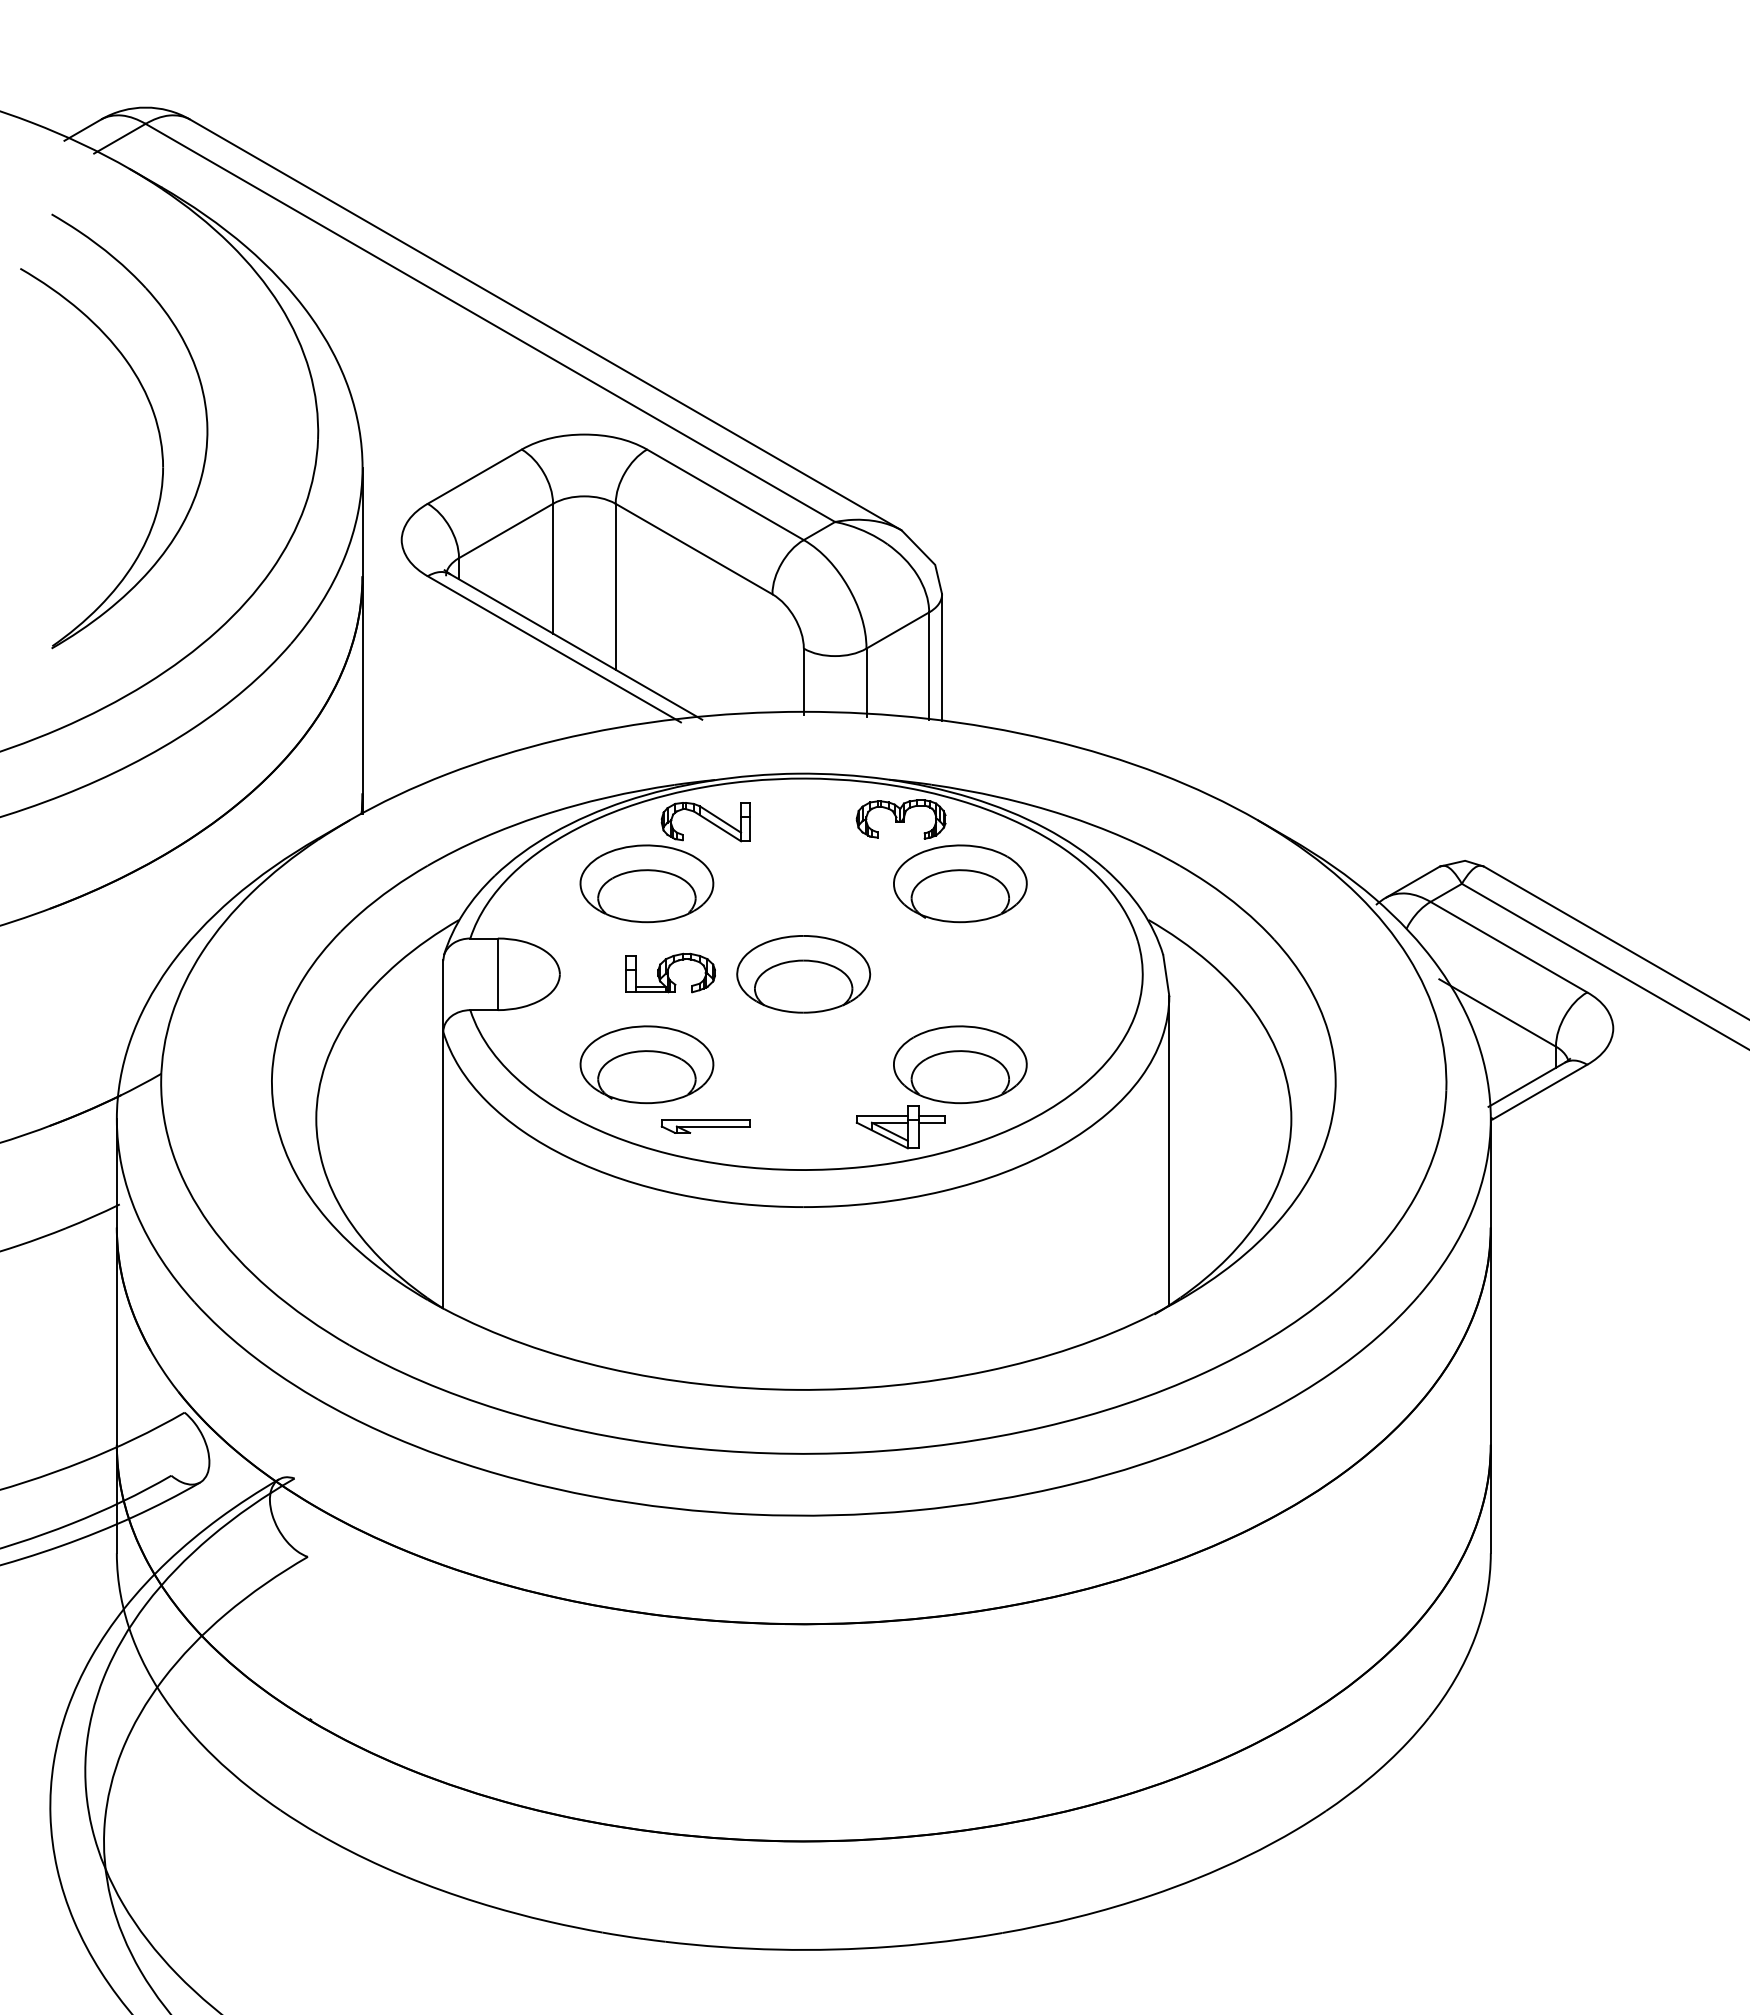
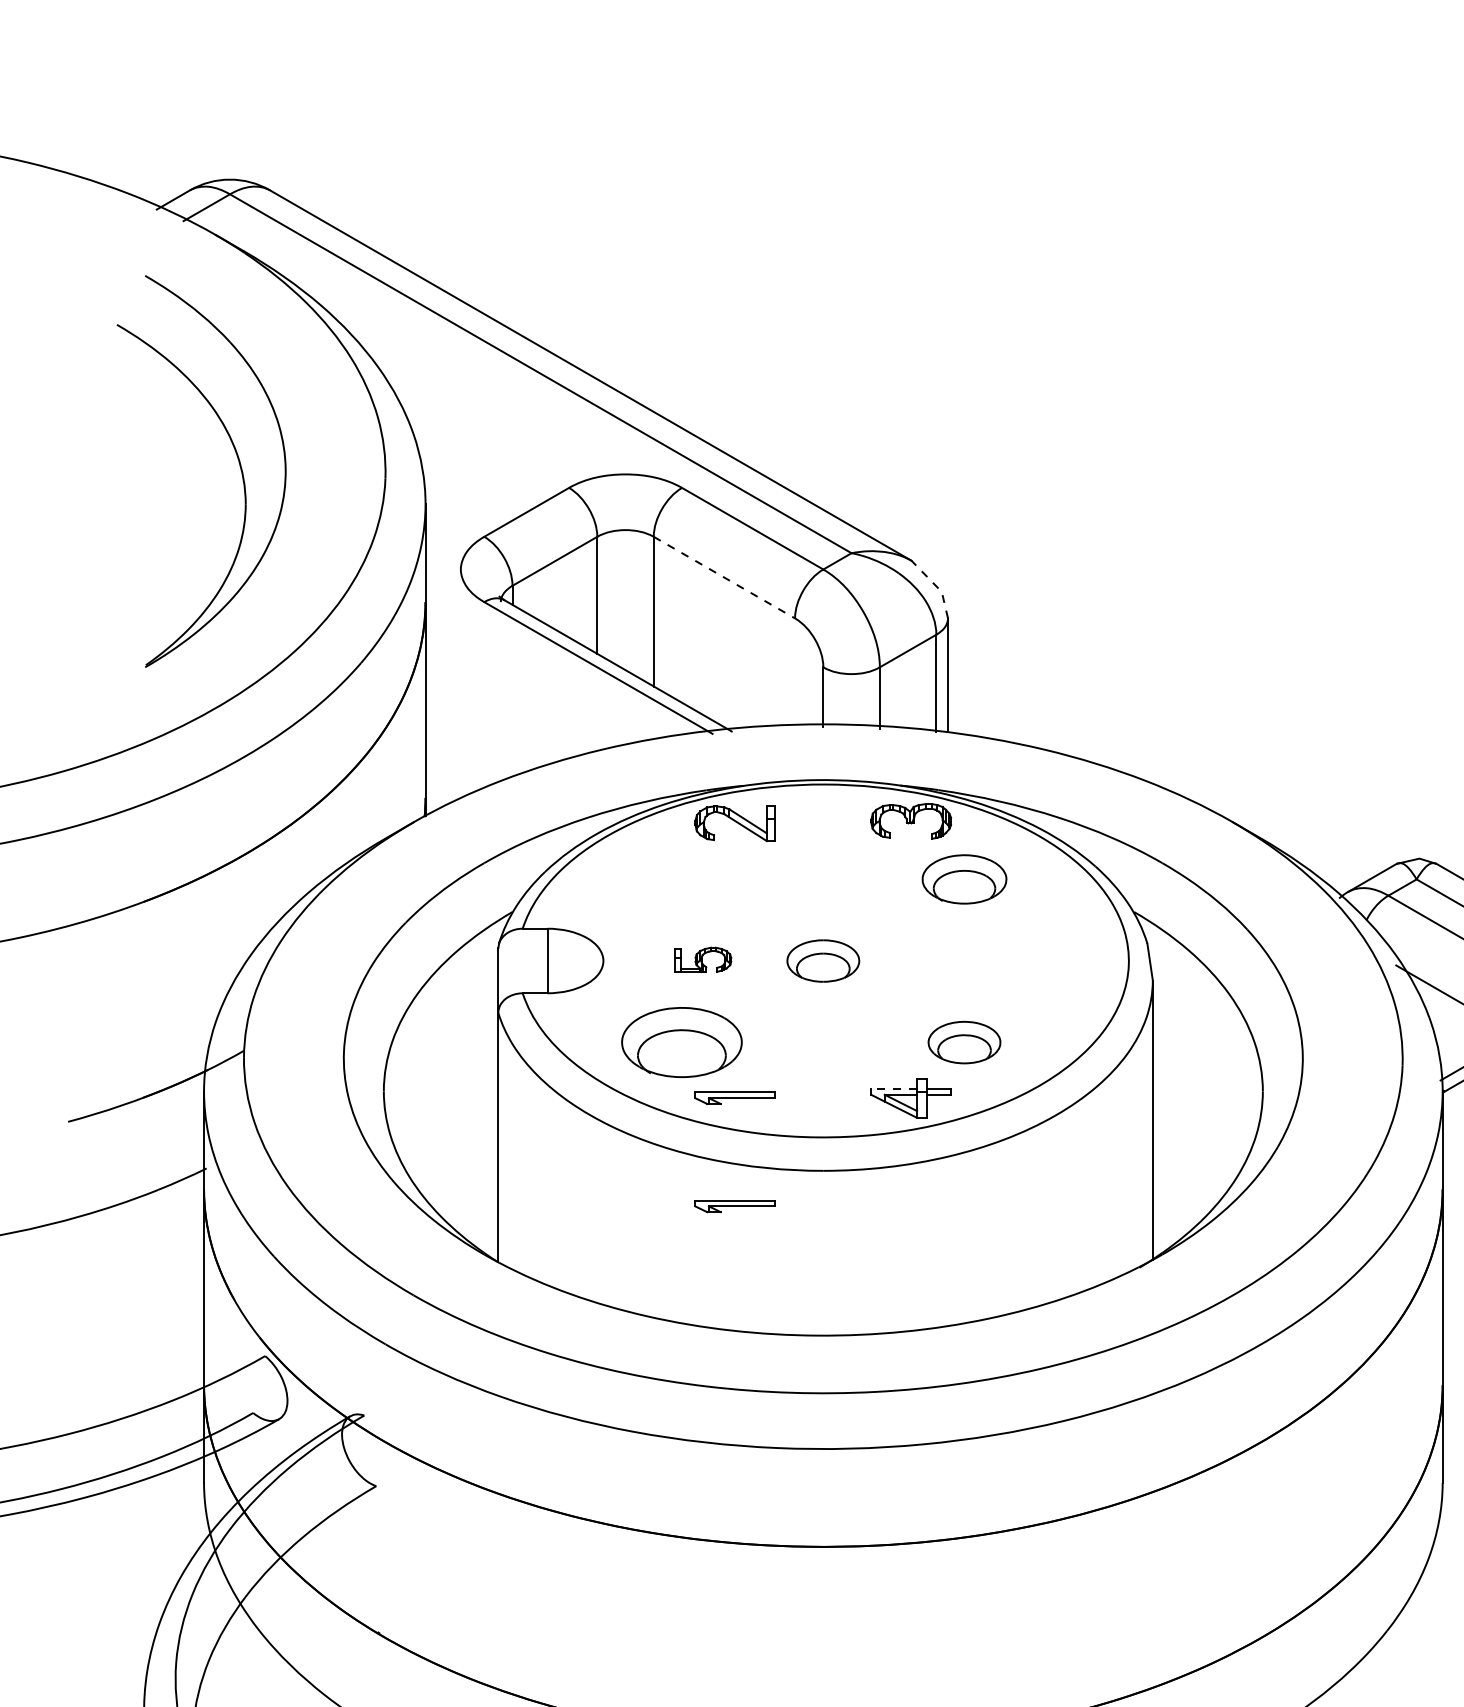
line: (694, 549) -> (724, 578), solid -> dashed
line: (929, 558) -> (936, 586), solid -> dashed
part: (646, 883) -> (681, 879), removed
part: (960, 883) -> (964, 879), size x0.7
part: (670, 972) -> (703, 959), size x0.7
part: (803, 974) -> (823, 961), size x0.6
part: (960, 1064) -> (964, 1042), size x0.6
line: (881, 1116) -> (893, 1089), solid -> dashed
part: (705, 1246) -> (734, 1206), added

